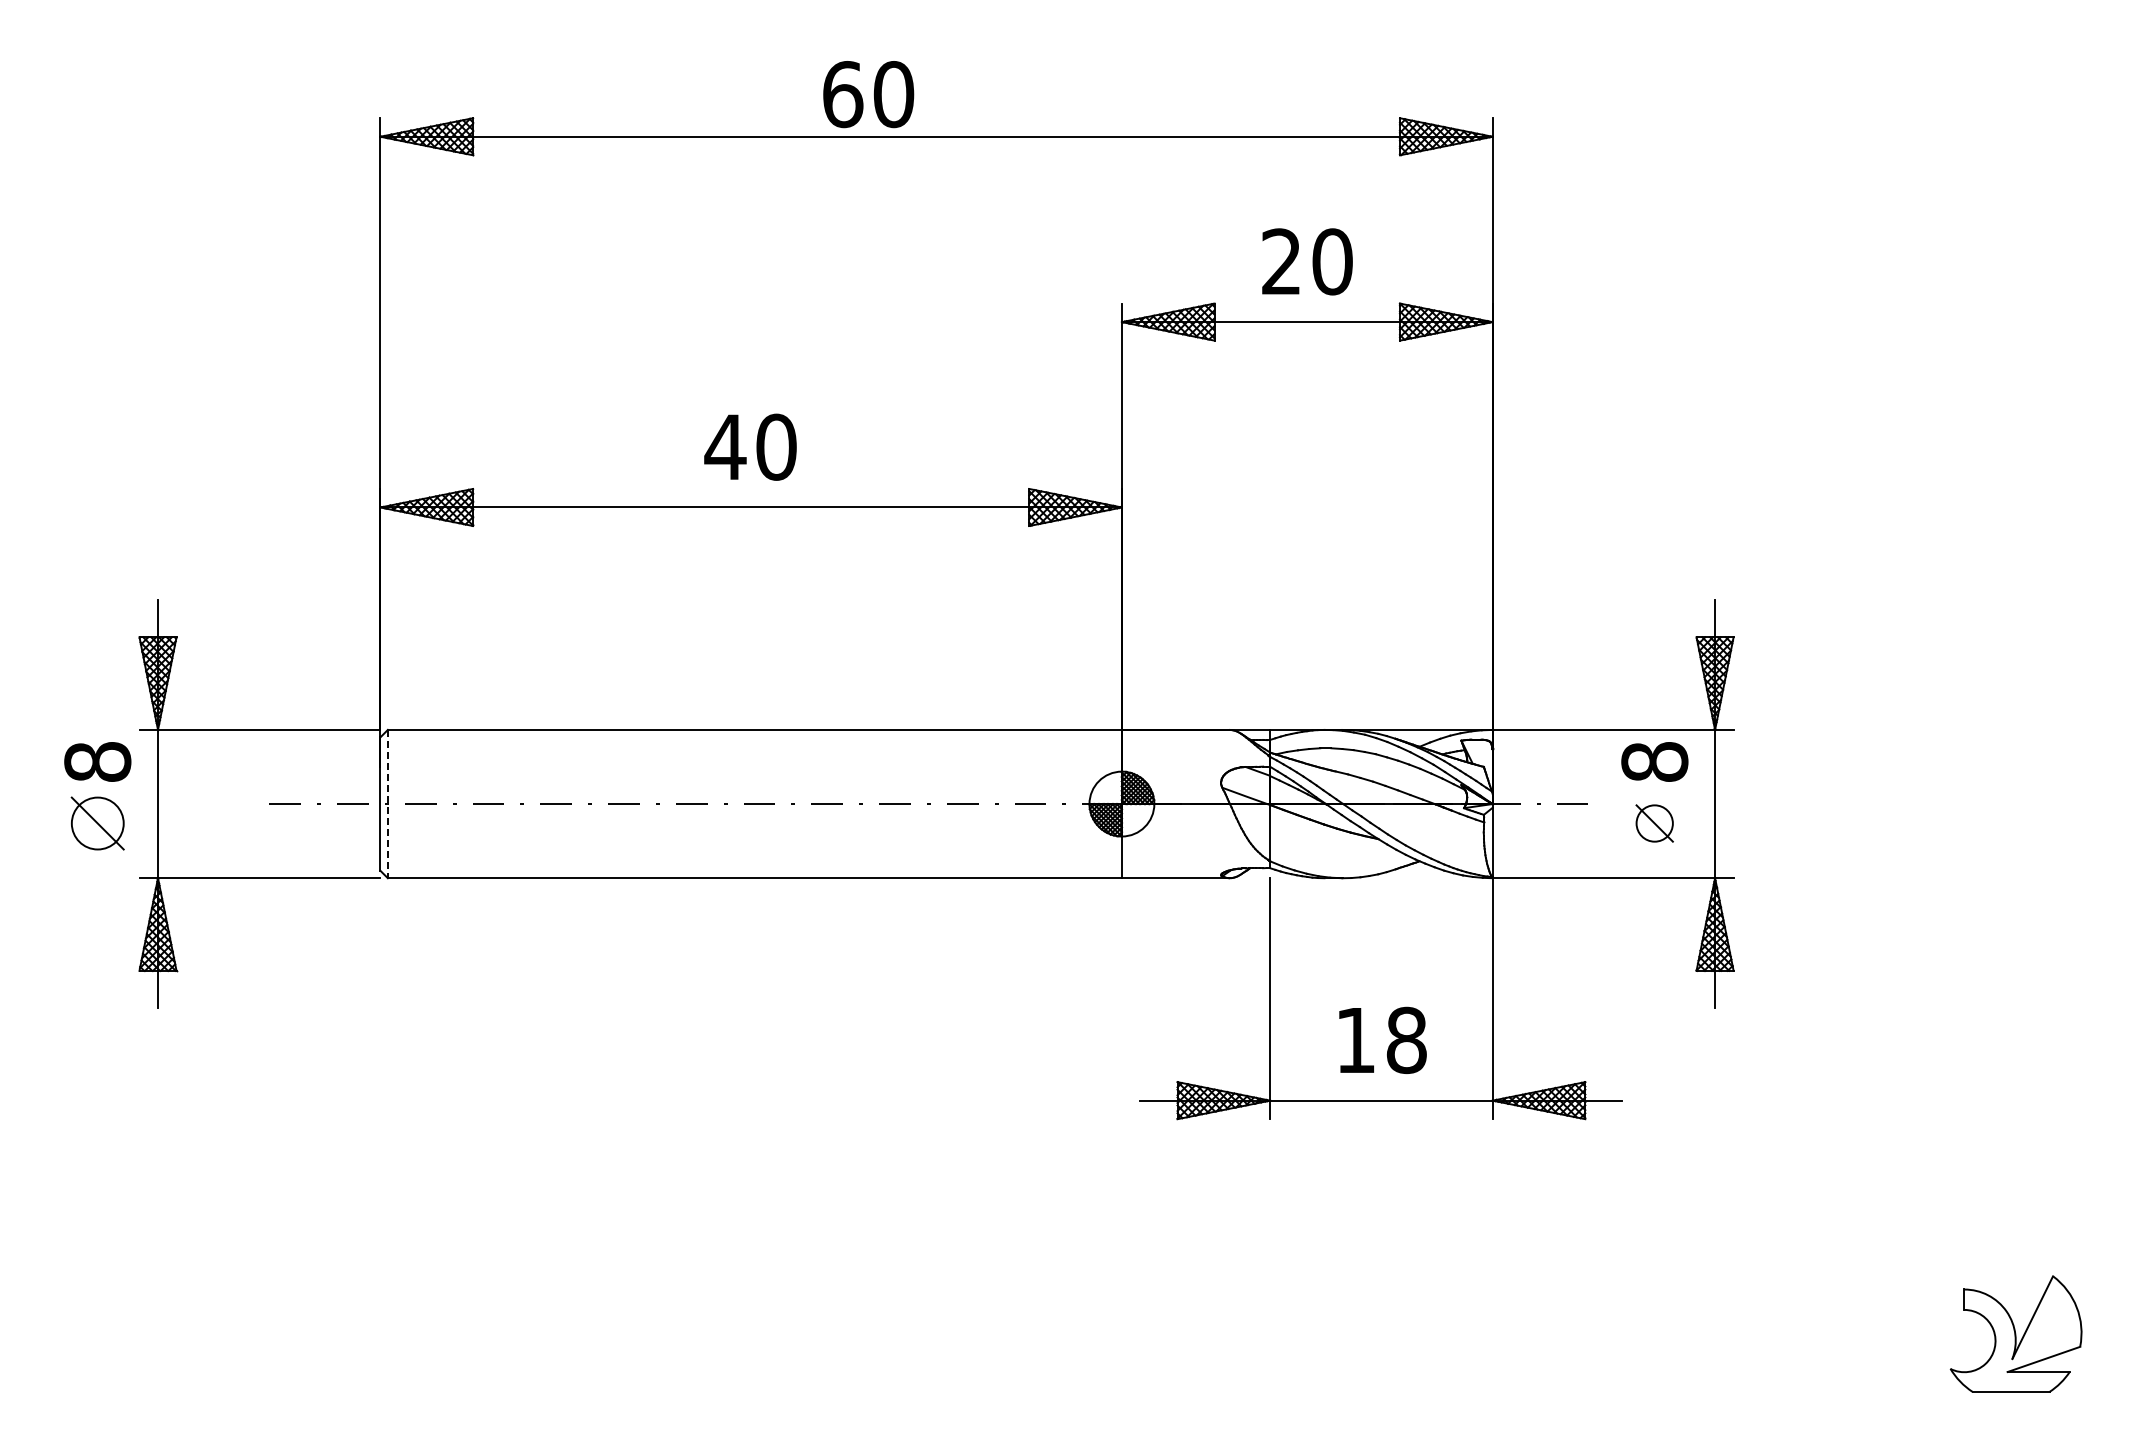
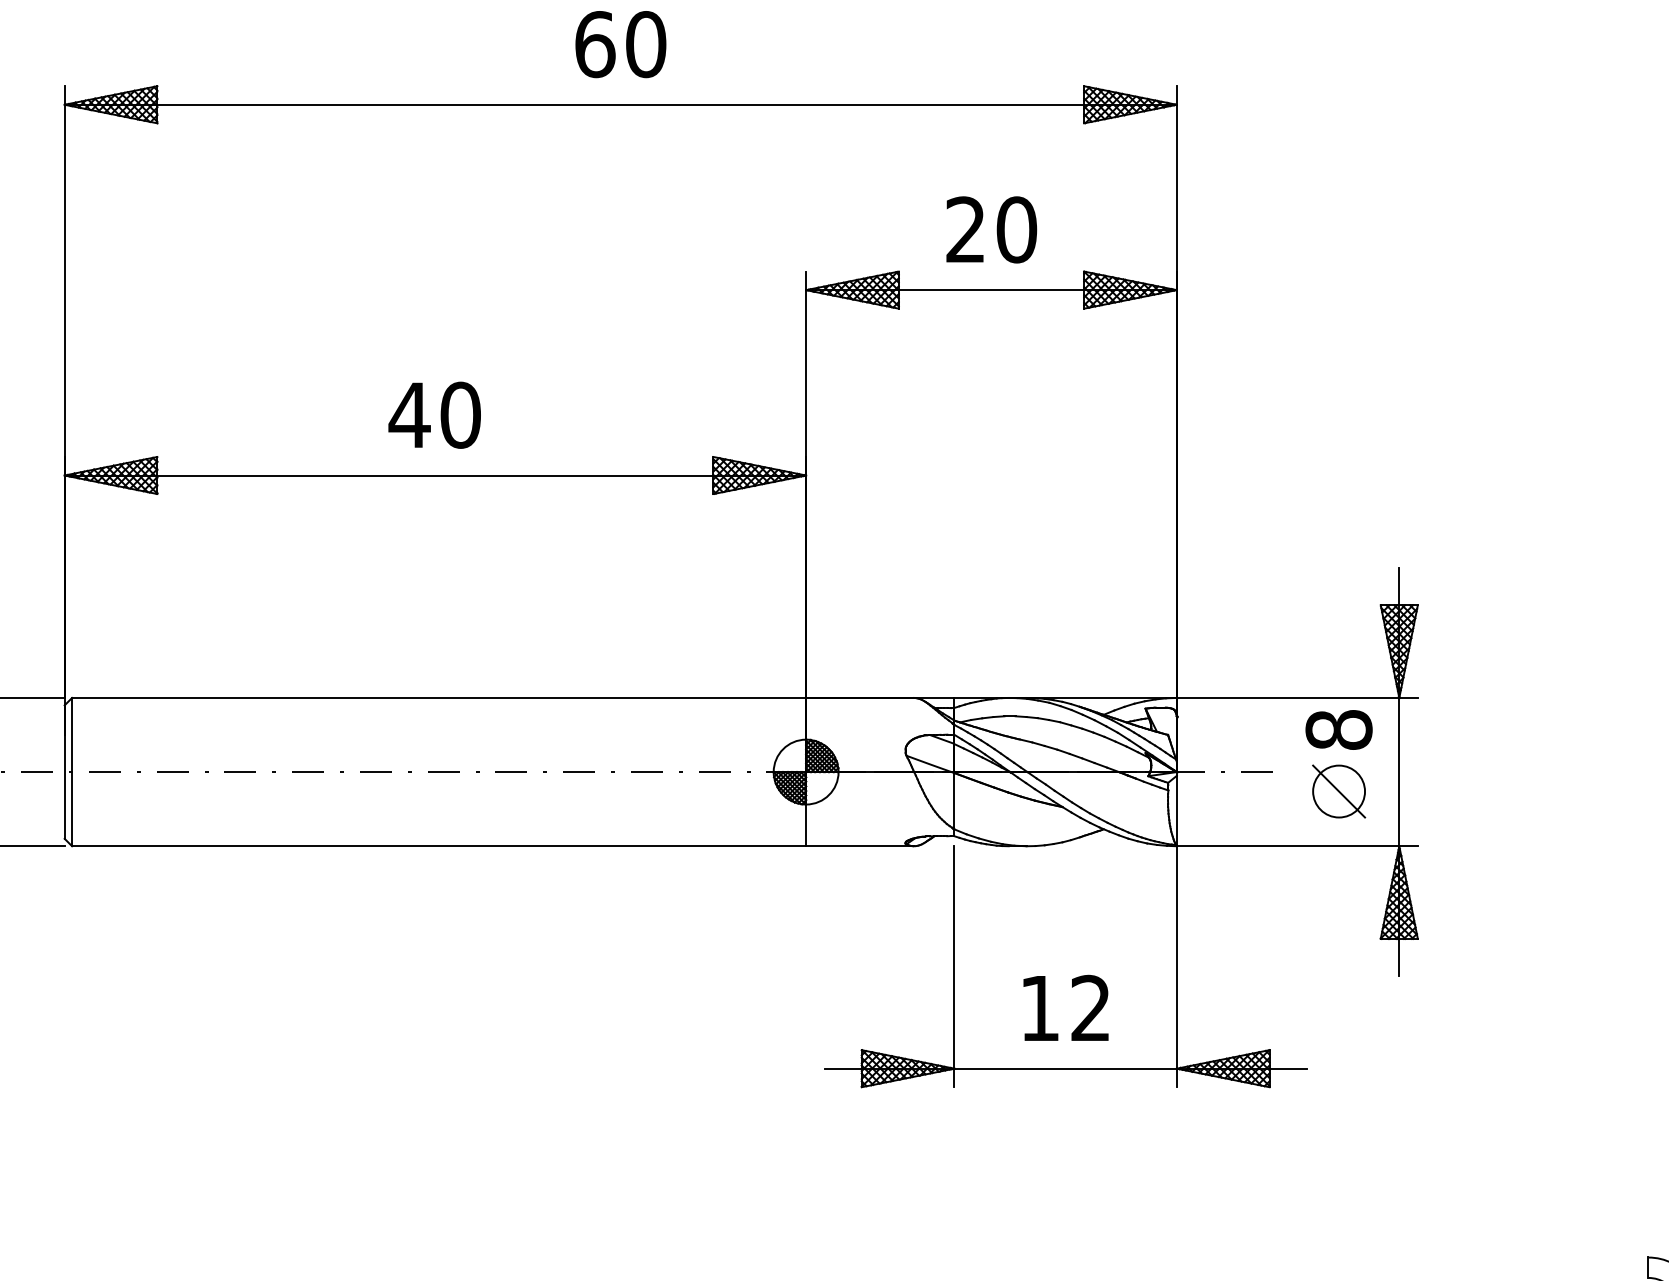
text: (868, 94) -> (620, 44), moved
line: (387, 804) -> (71, 772), dashed -> solid
part: (1654, 823) -> (1338, 791), size x1.43
text: (1406, 1040) -> (1090, 1008), 18 -> 12

